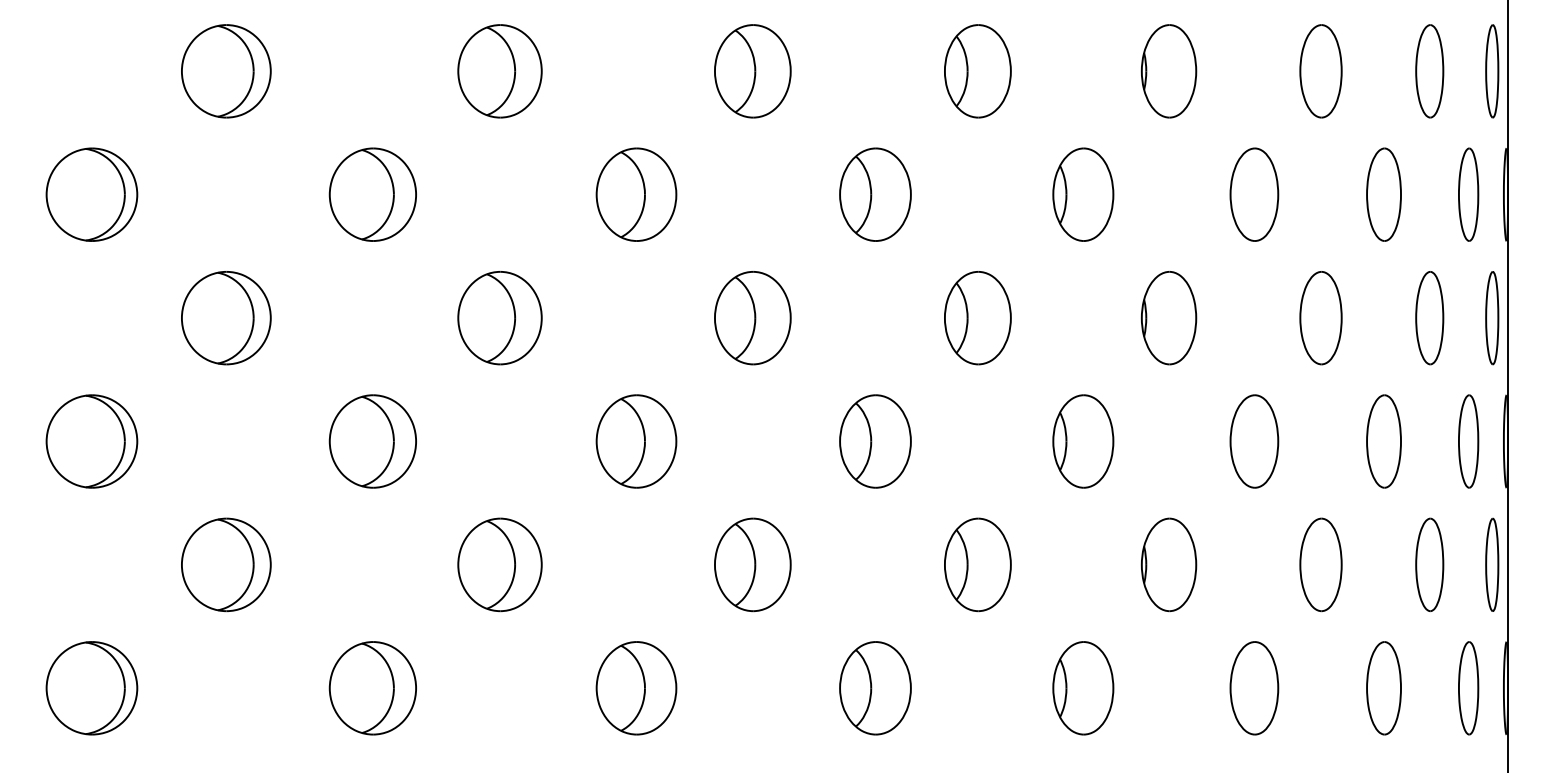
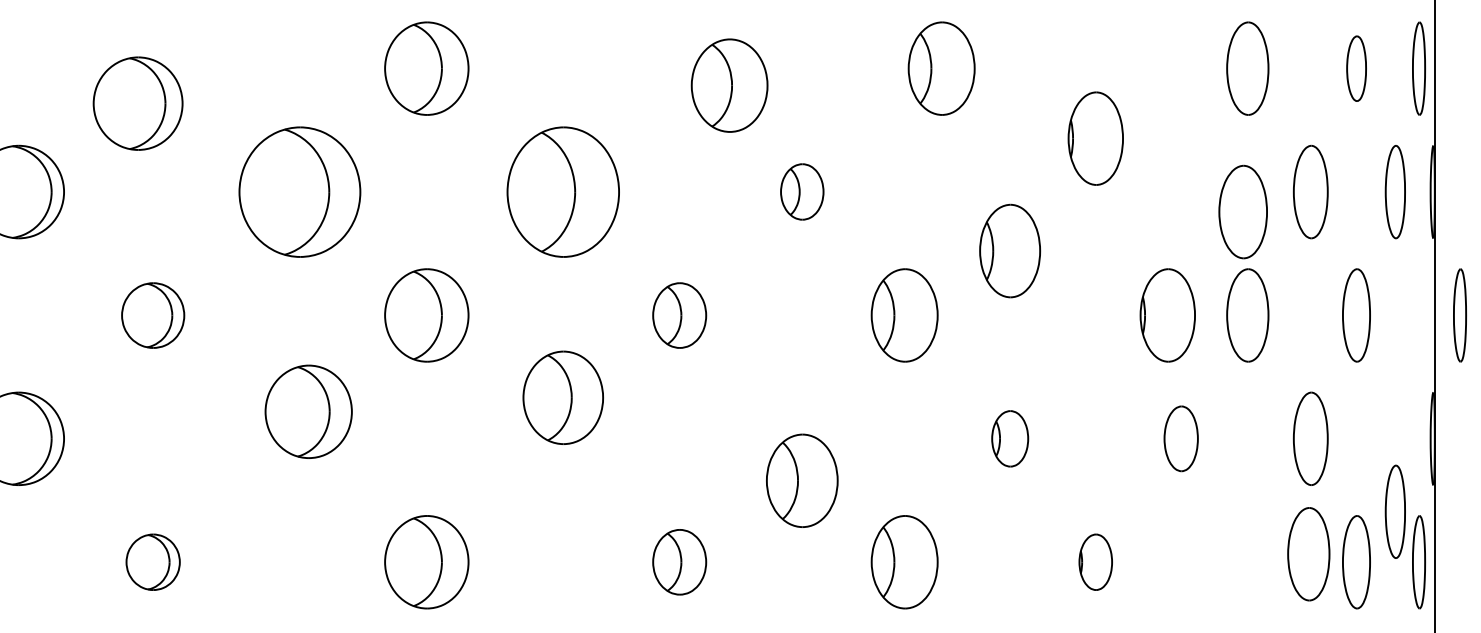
part: (226, 71) -> (138, 103), moved
part: (752, 71) -> (729, 85), moved
part: (977, 71) -> (941, 68), moved
part: (1168, 71) -> (1095, 138), moved
part: (1429, 71) -> (1356, 68), size x0.7
part: (372, 194) -> (299, 191), size x1.4
part: (636, 194) -> (563, 191), size x1.4
part: (875, 194) -> (802, 191), size x0.6
part: (1083, 194) -> (1010, 250), moved
part: (1254, 194) -> (1243, 211), moved
part: (226, 318) -> (153, 315), size x0.7
part: (752, 318) -> (679, 315), size x0.7
part: (1168, 318) -> (1167, 315), moved
part: (1492, 318) -> (1460, 315), moved
part: (372, 441) -> (308, 411), moved
part: (636, 441) -> (563, 397), moved
part: (875, 441) -> (802, 480), moved
part: (1083, 441) -> (1010, 438), size x0.6
part: (1254, 441) -> (1181, 438), size x0.7
part: (1468, 441) -> (1395, 511), moved
part: (226, 564) -> (153, 561), size x0.6
part: (752, 564) -> (679, 561), size x0.7
part: (1168, 564) -> (1095, 561), size x0.6
part: (1320, 564) -> (1308, 553), moved

